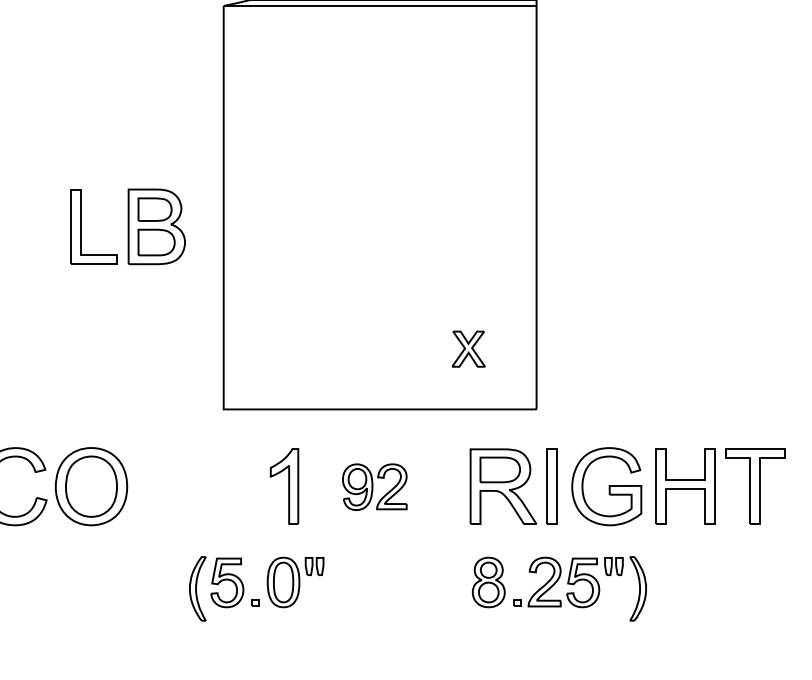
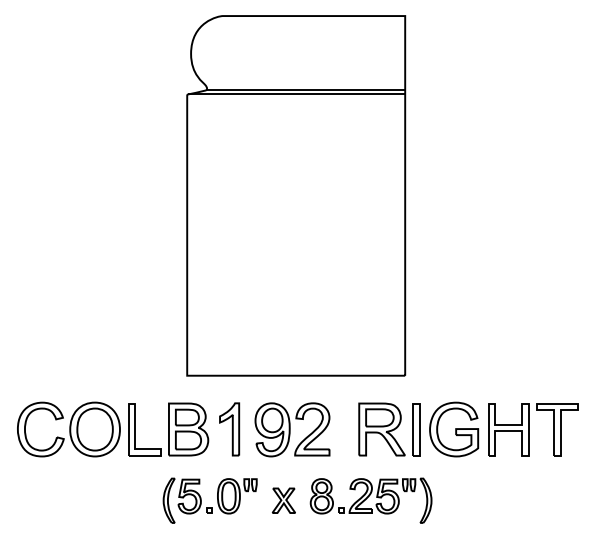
part: (127, 226) -> (168, 429), moved
part: (468, 348) -> (283, 500), moved
part: (374, 486) -> (292, 429), size x1.67
part: (558, 588) -> (370, 500), moved

